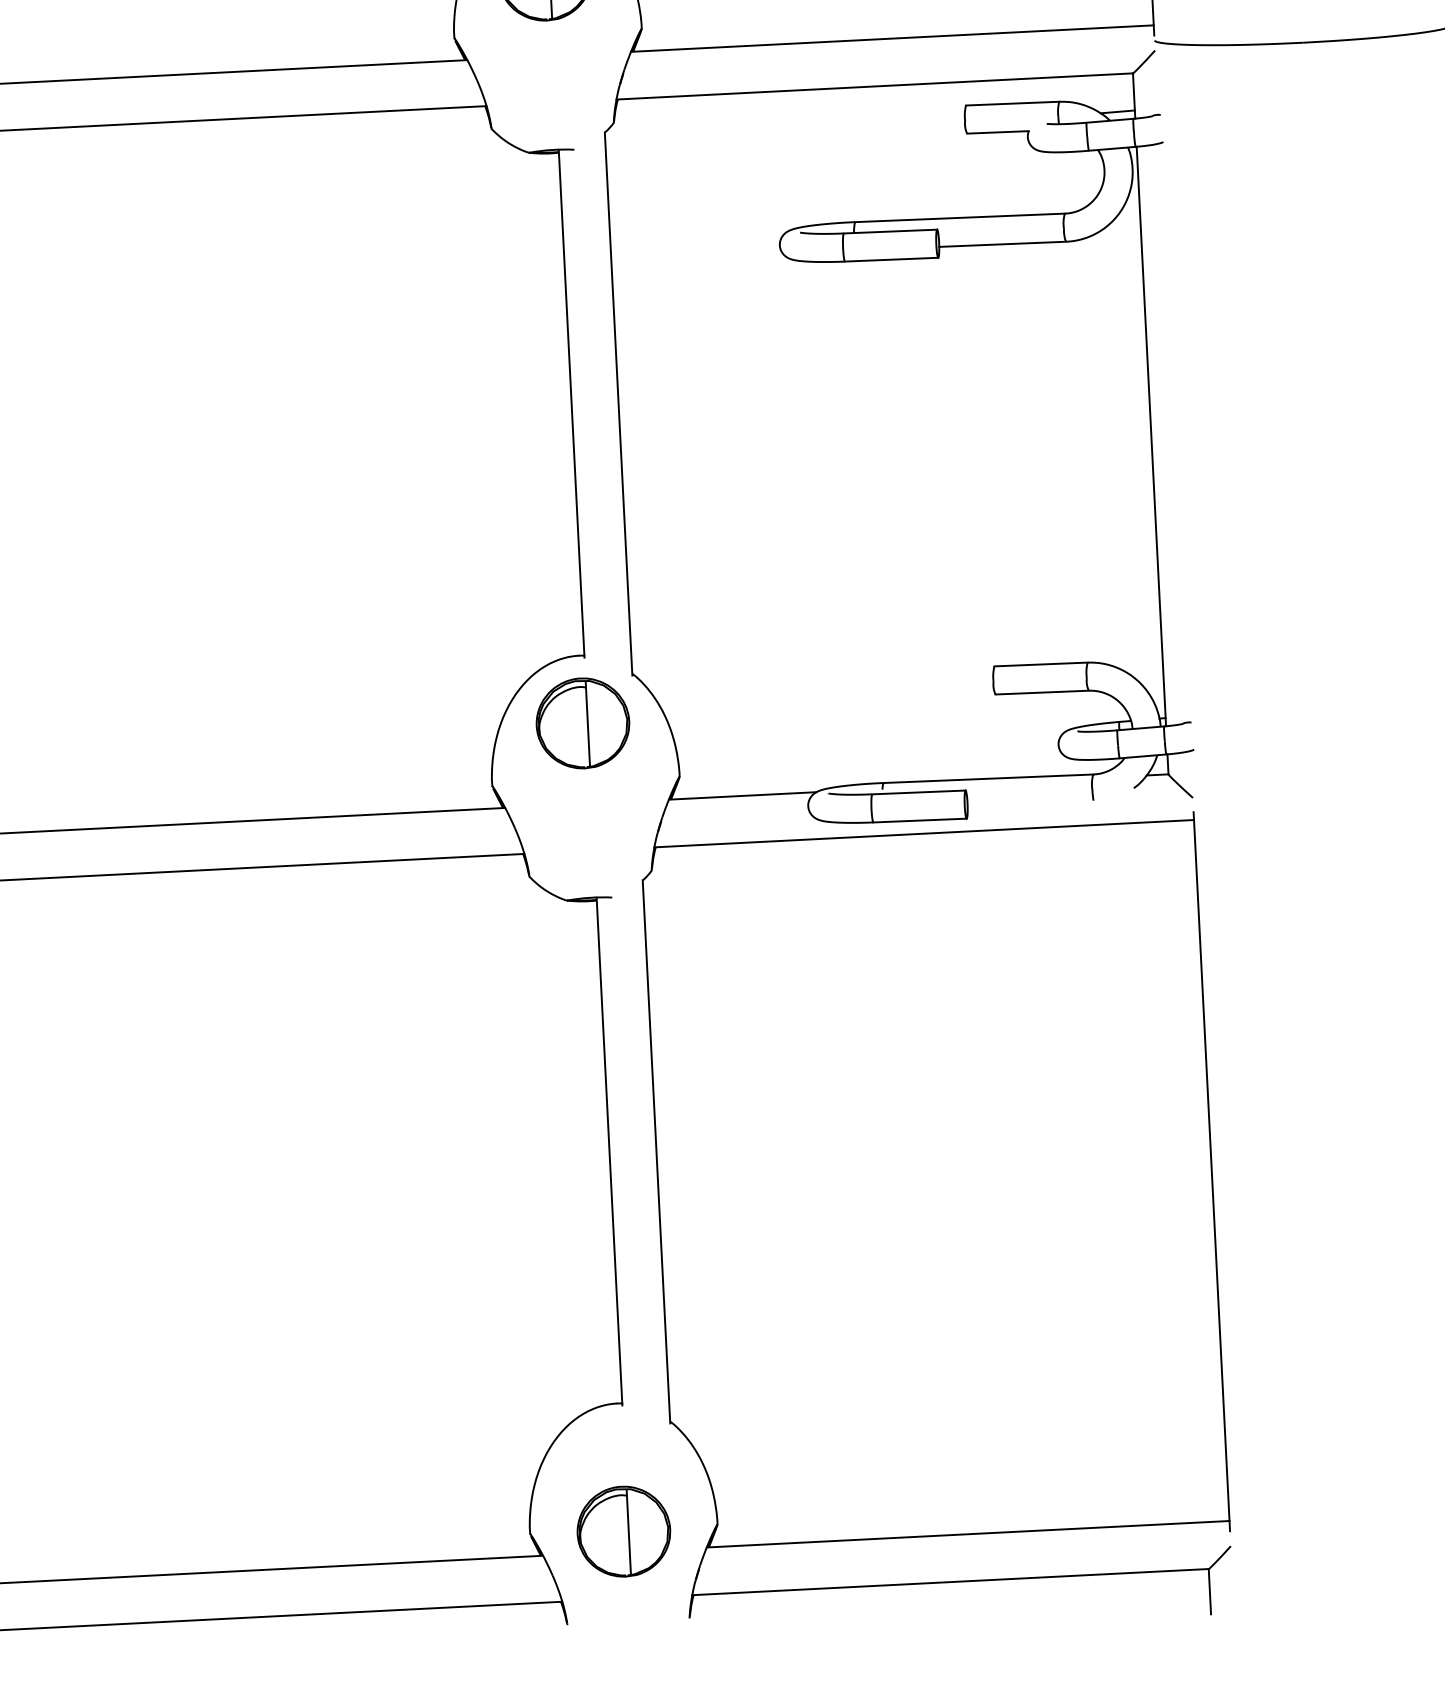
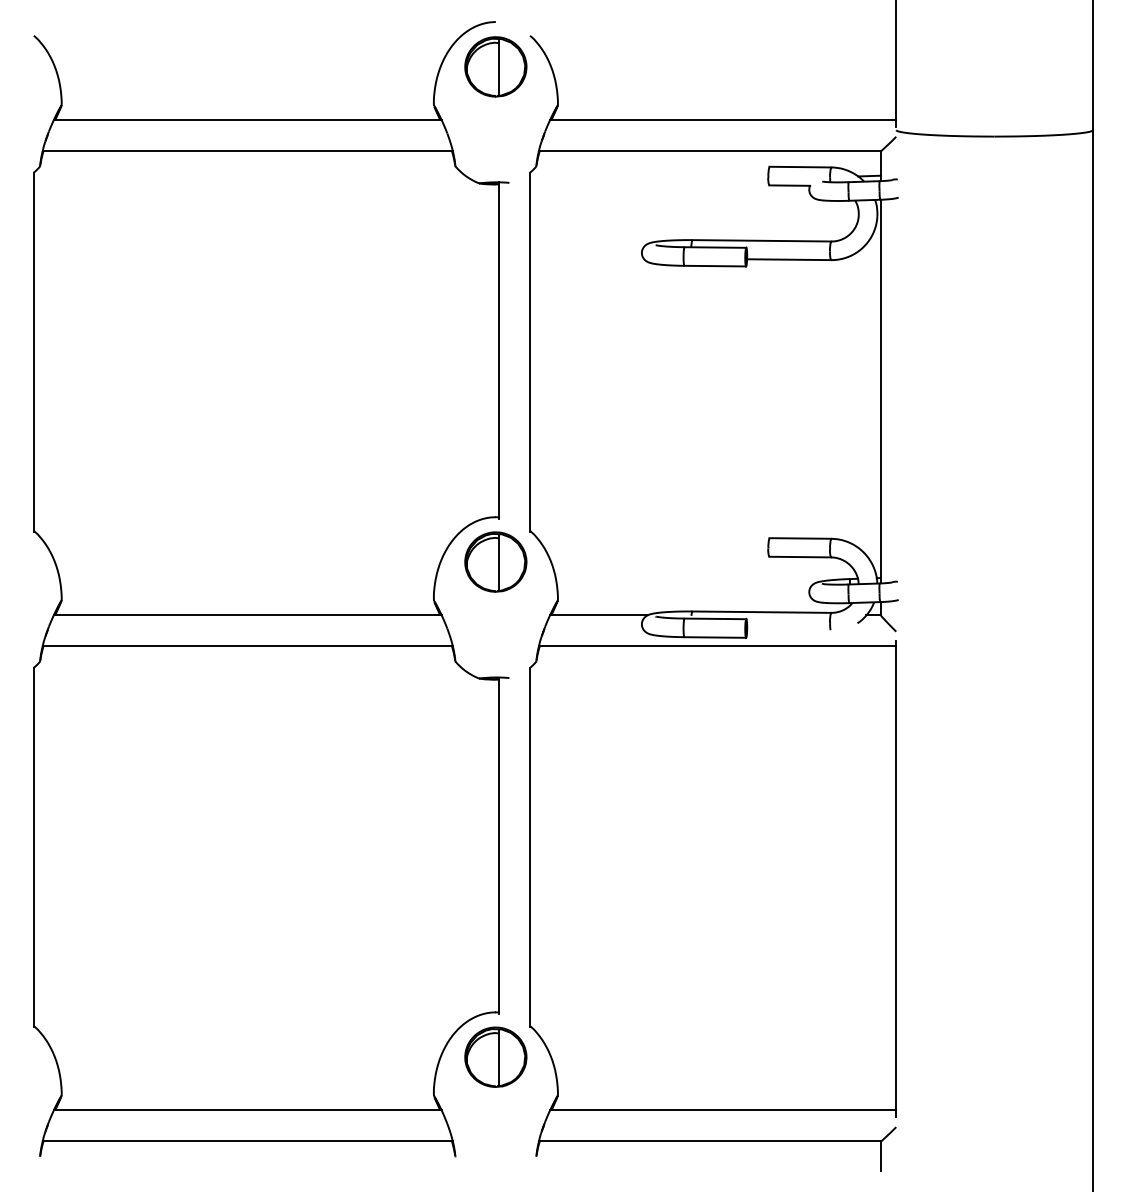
part: (623, 1530) -> (495, 1056), moved

